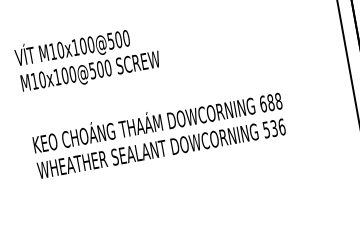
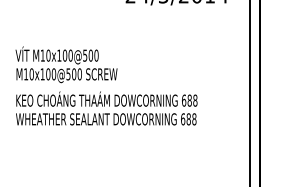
text: (87, 57) -> (66, 64), moved
text: (273, 128) -> (188, 119), 536 -> 688

